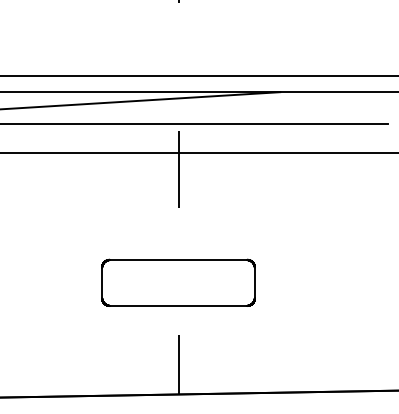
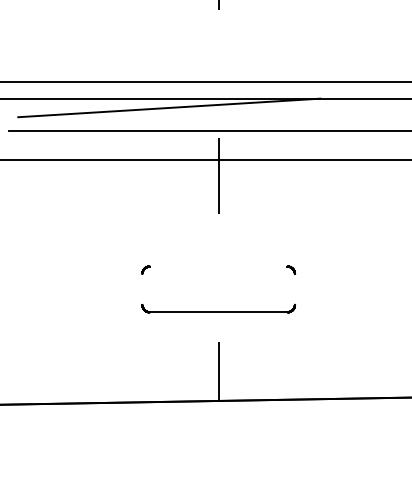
line: (178, 260) -> (218, 266), removed
line: (102, 283) -> (142, 289), removed
line: (254, 283) -> (294, 289), removed

